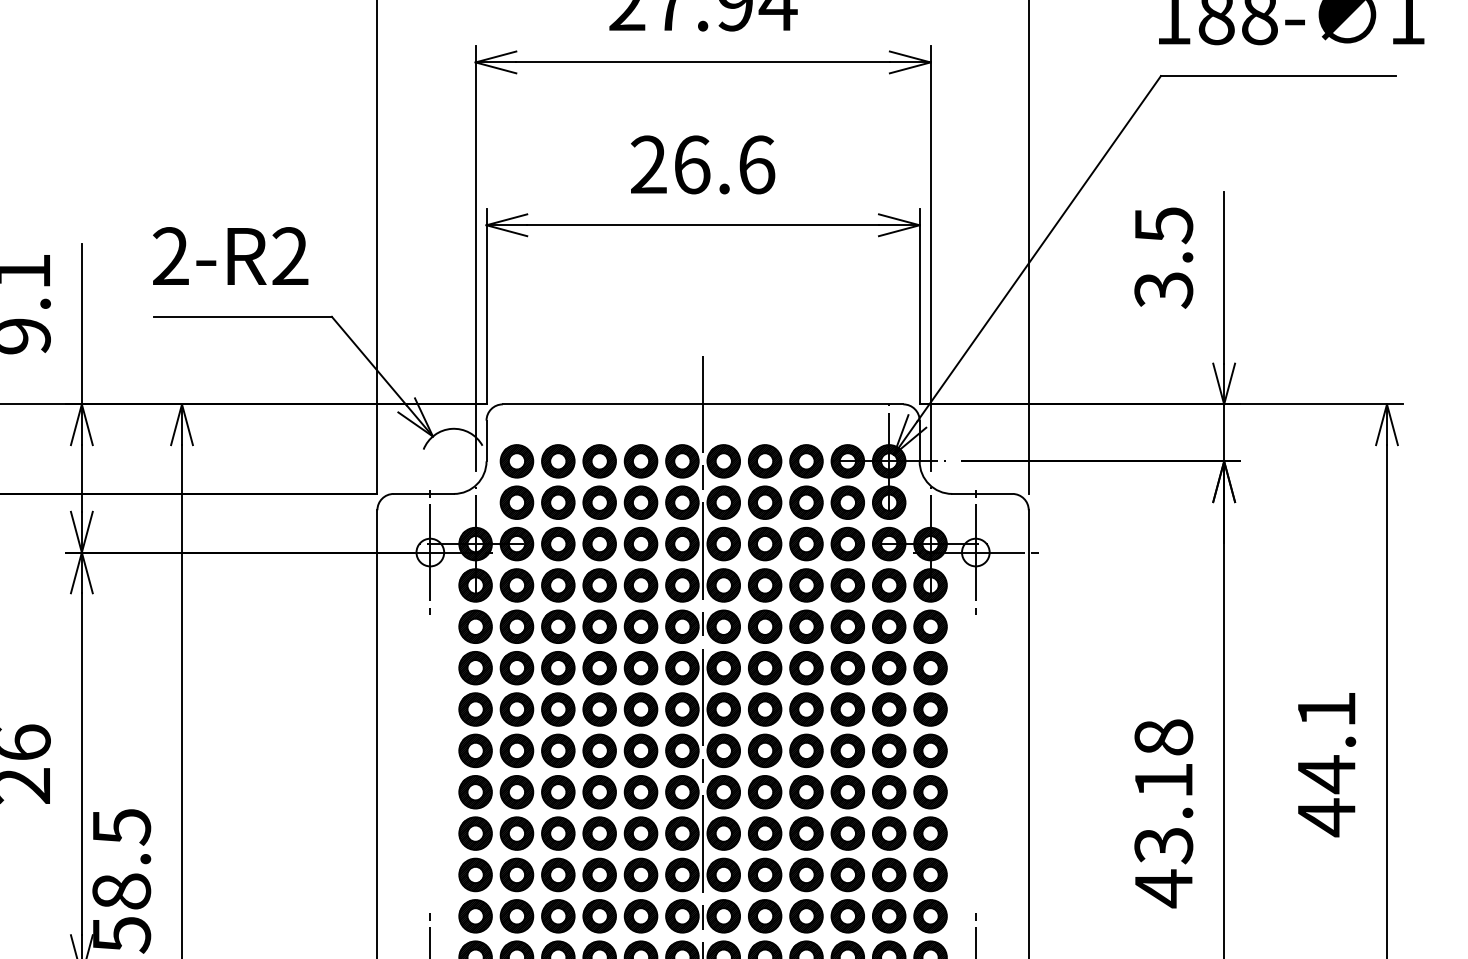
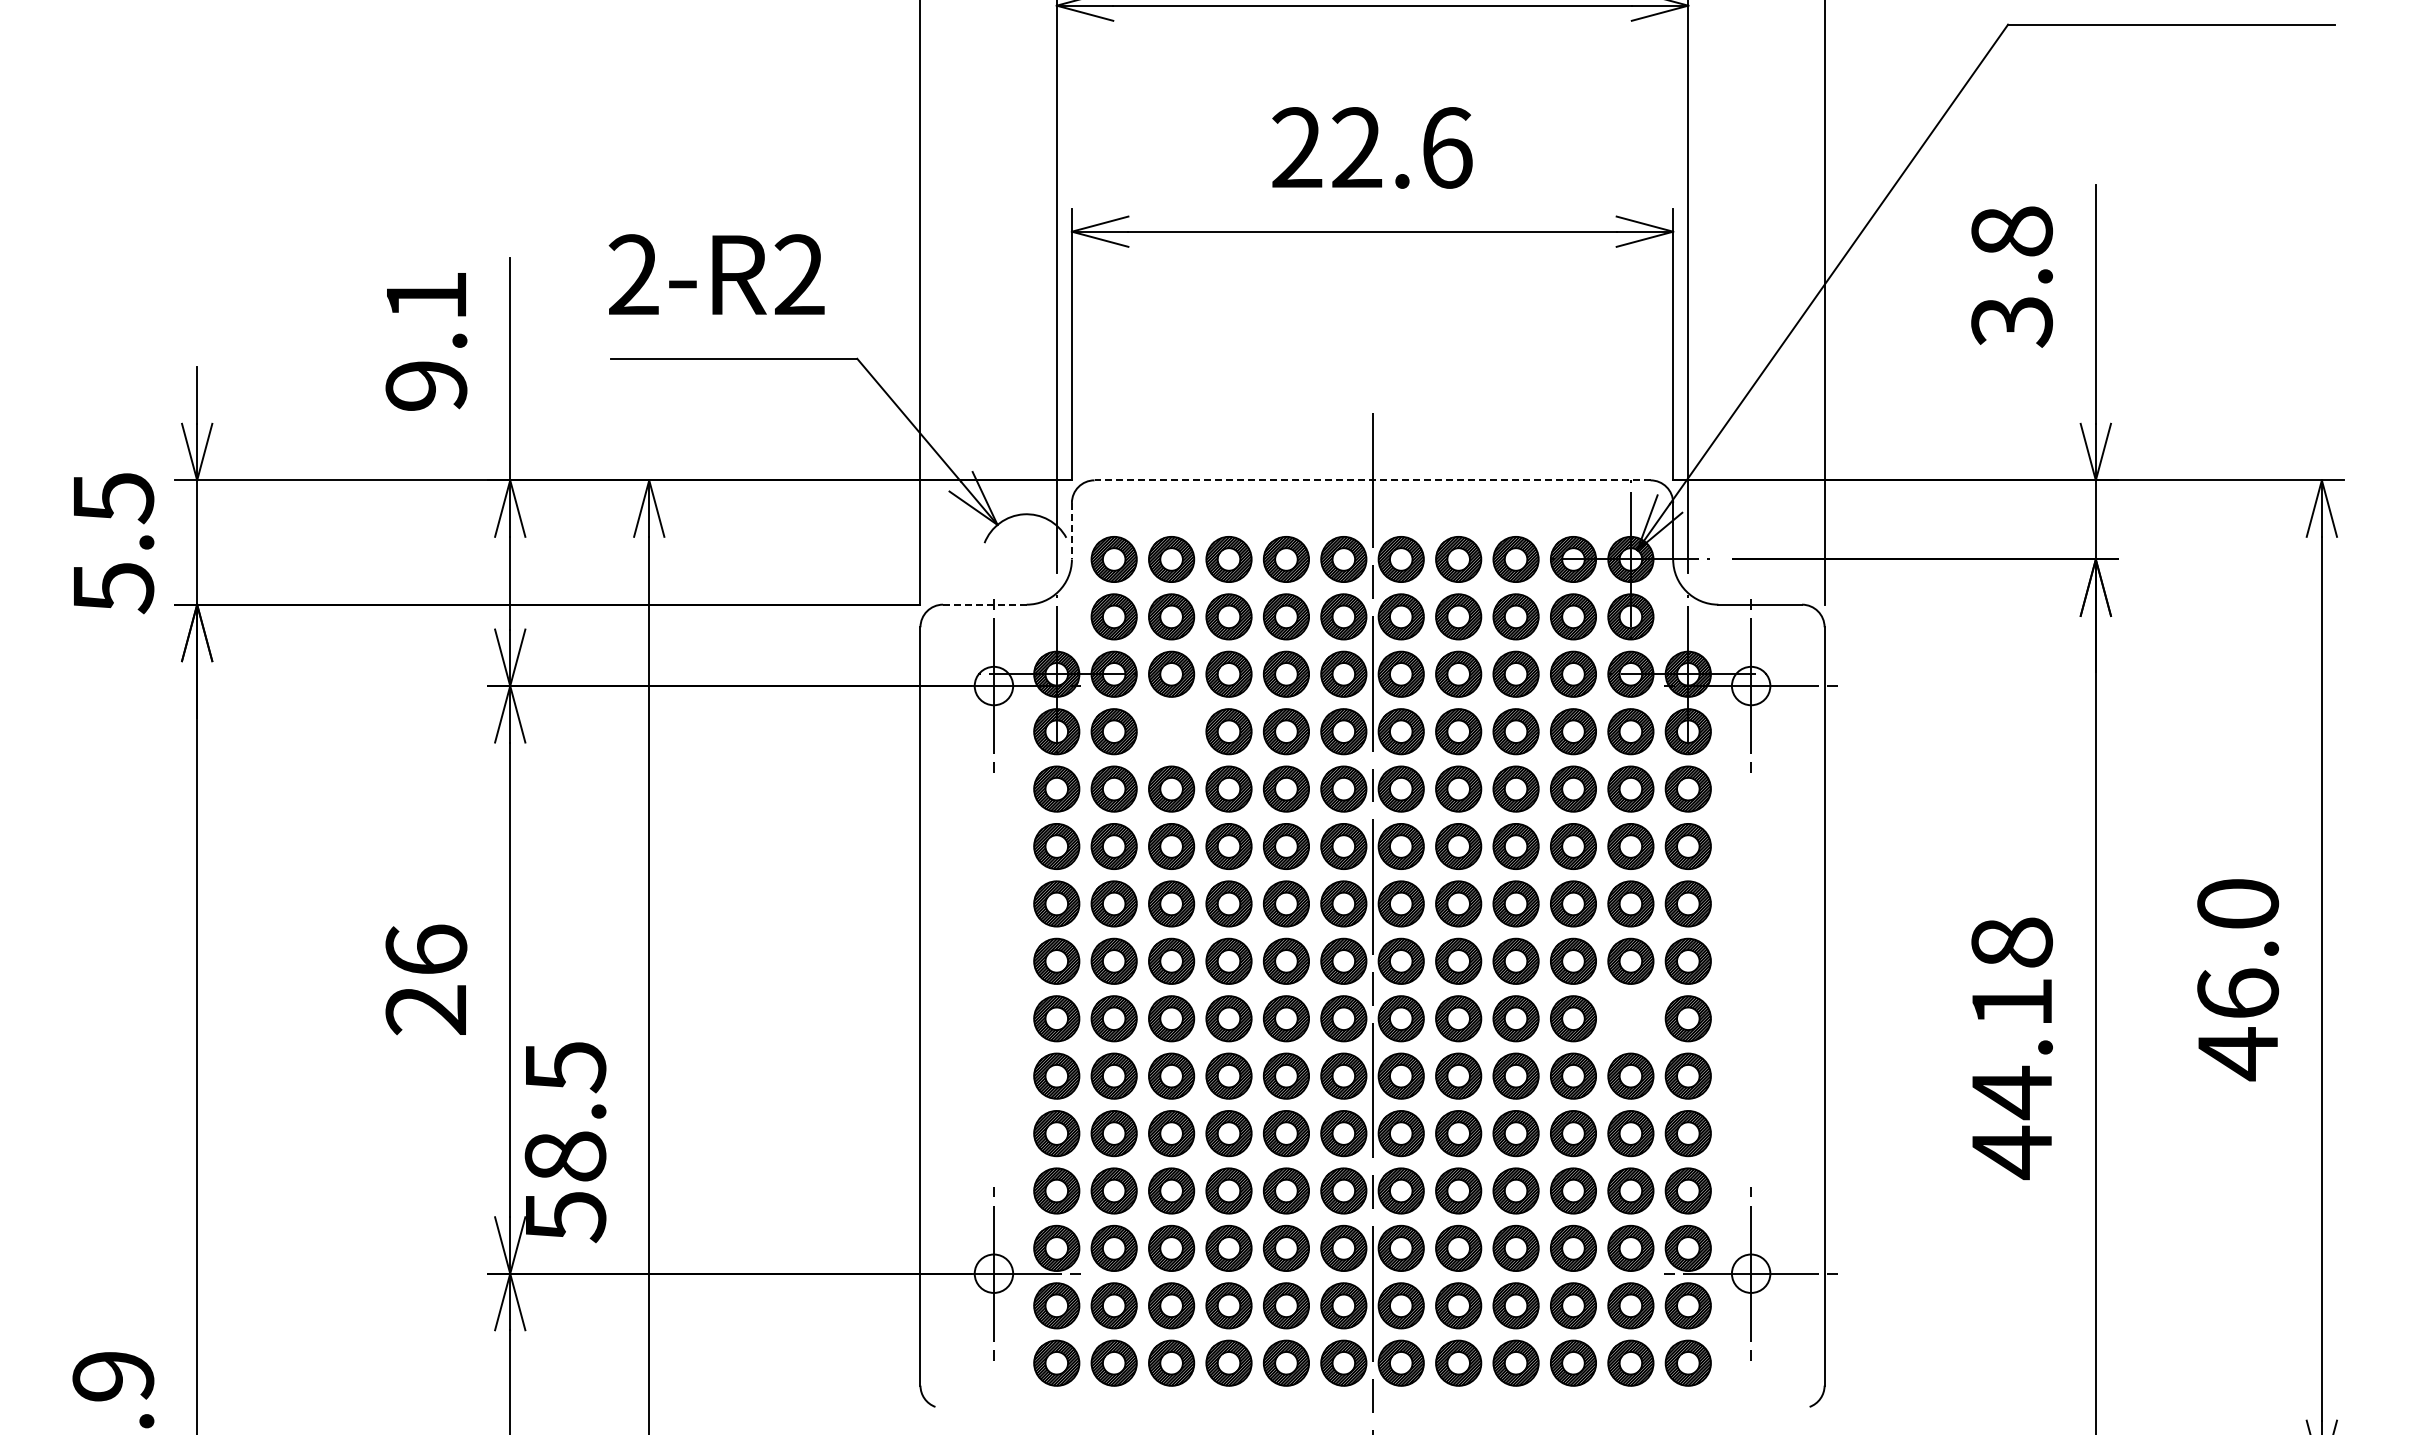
text: (692, 164) -> (1357, 147), 26.6 -> 22.6
text: (1163, 225) -> (2011, 232), 3.5 -> 3.8
line: (703, 404) -> (1372, 480), solid -> dashed
line: (486, 441) -> (1071, 531), solid -> dashed
line: (423, 493) -> (984, 604), solid -> dashed
part: (558, 585) -> (1171, 731), removed
text: (1326, 743) -> (2238, 950), 44.1 -> 46.0
part: (888, 792) -> (1630, 1018), removed
text: (1164, 845) -> (2012, 1092), 43.18 -> 44.18

